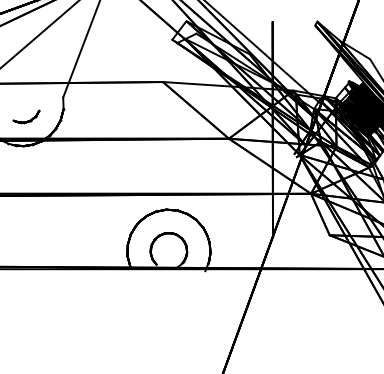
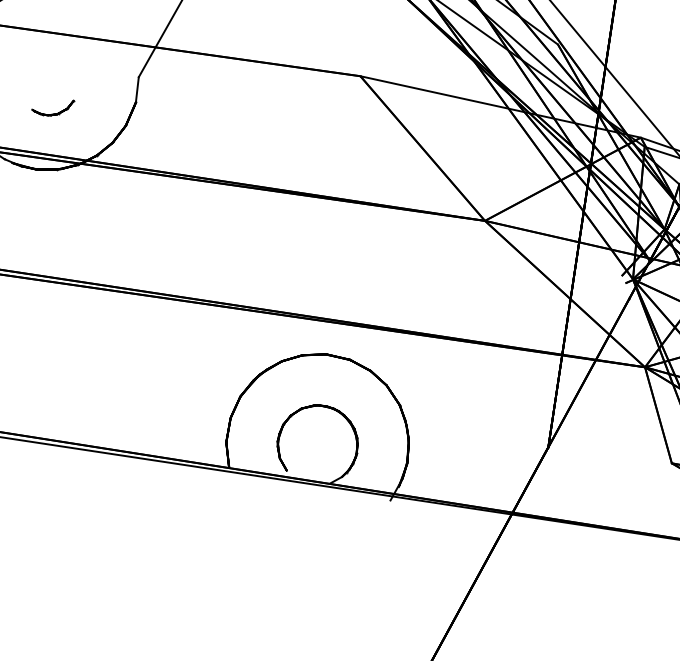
part: (26, 116) -> (52, 106), size x0.7

